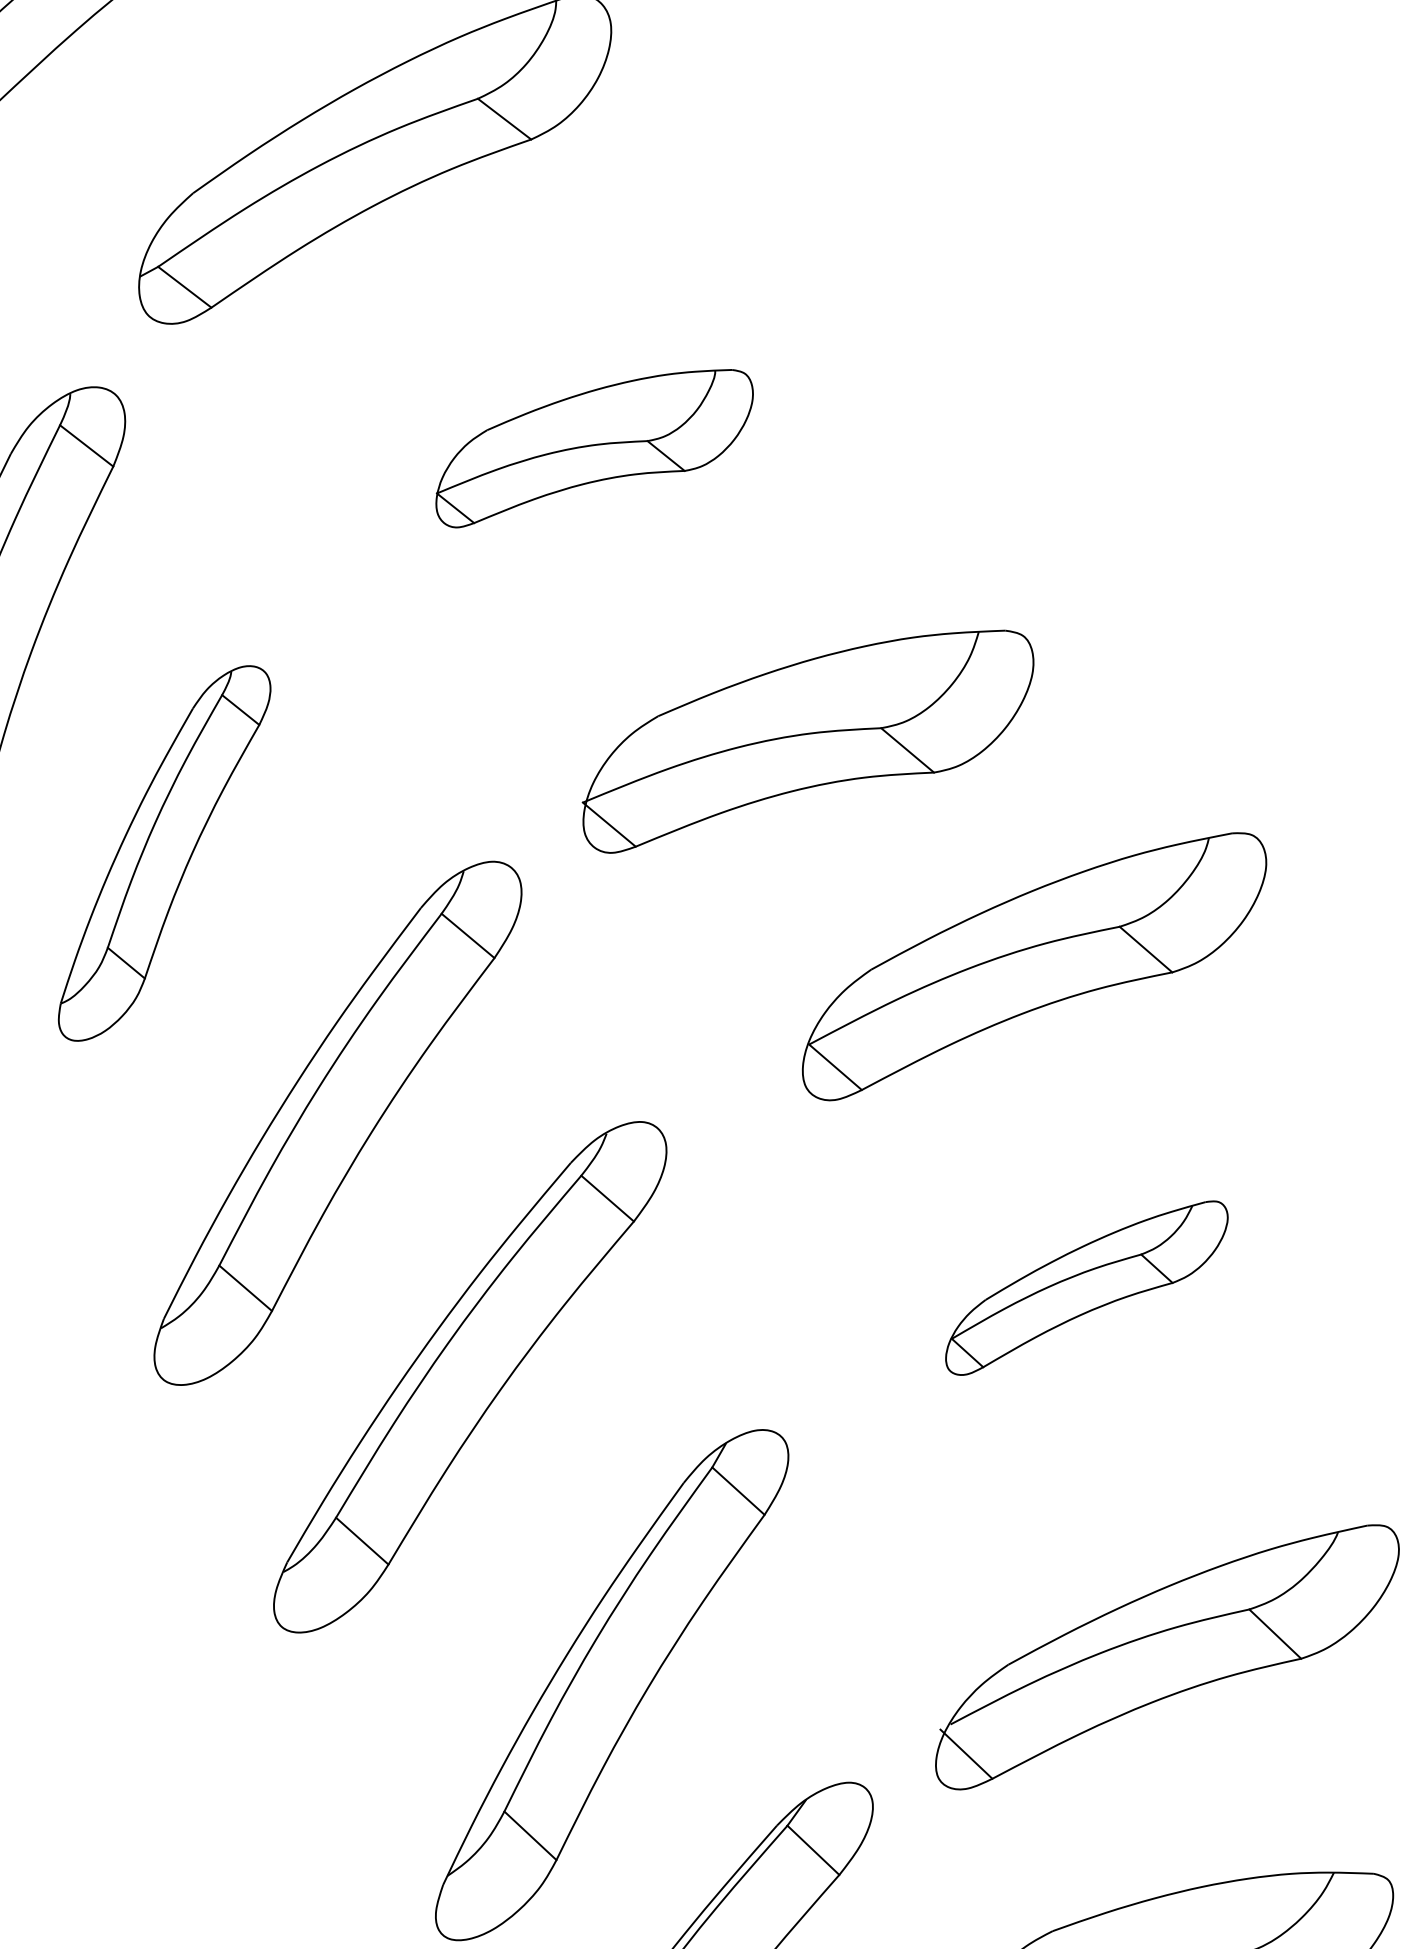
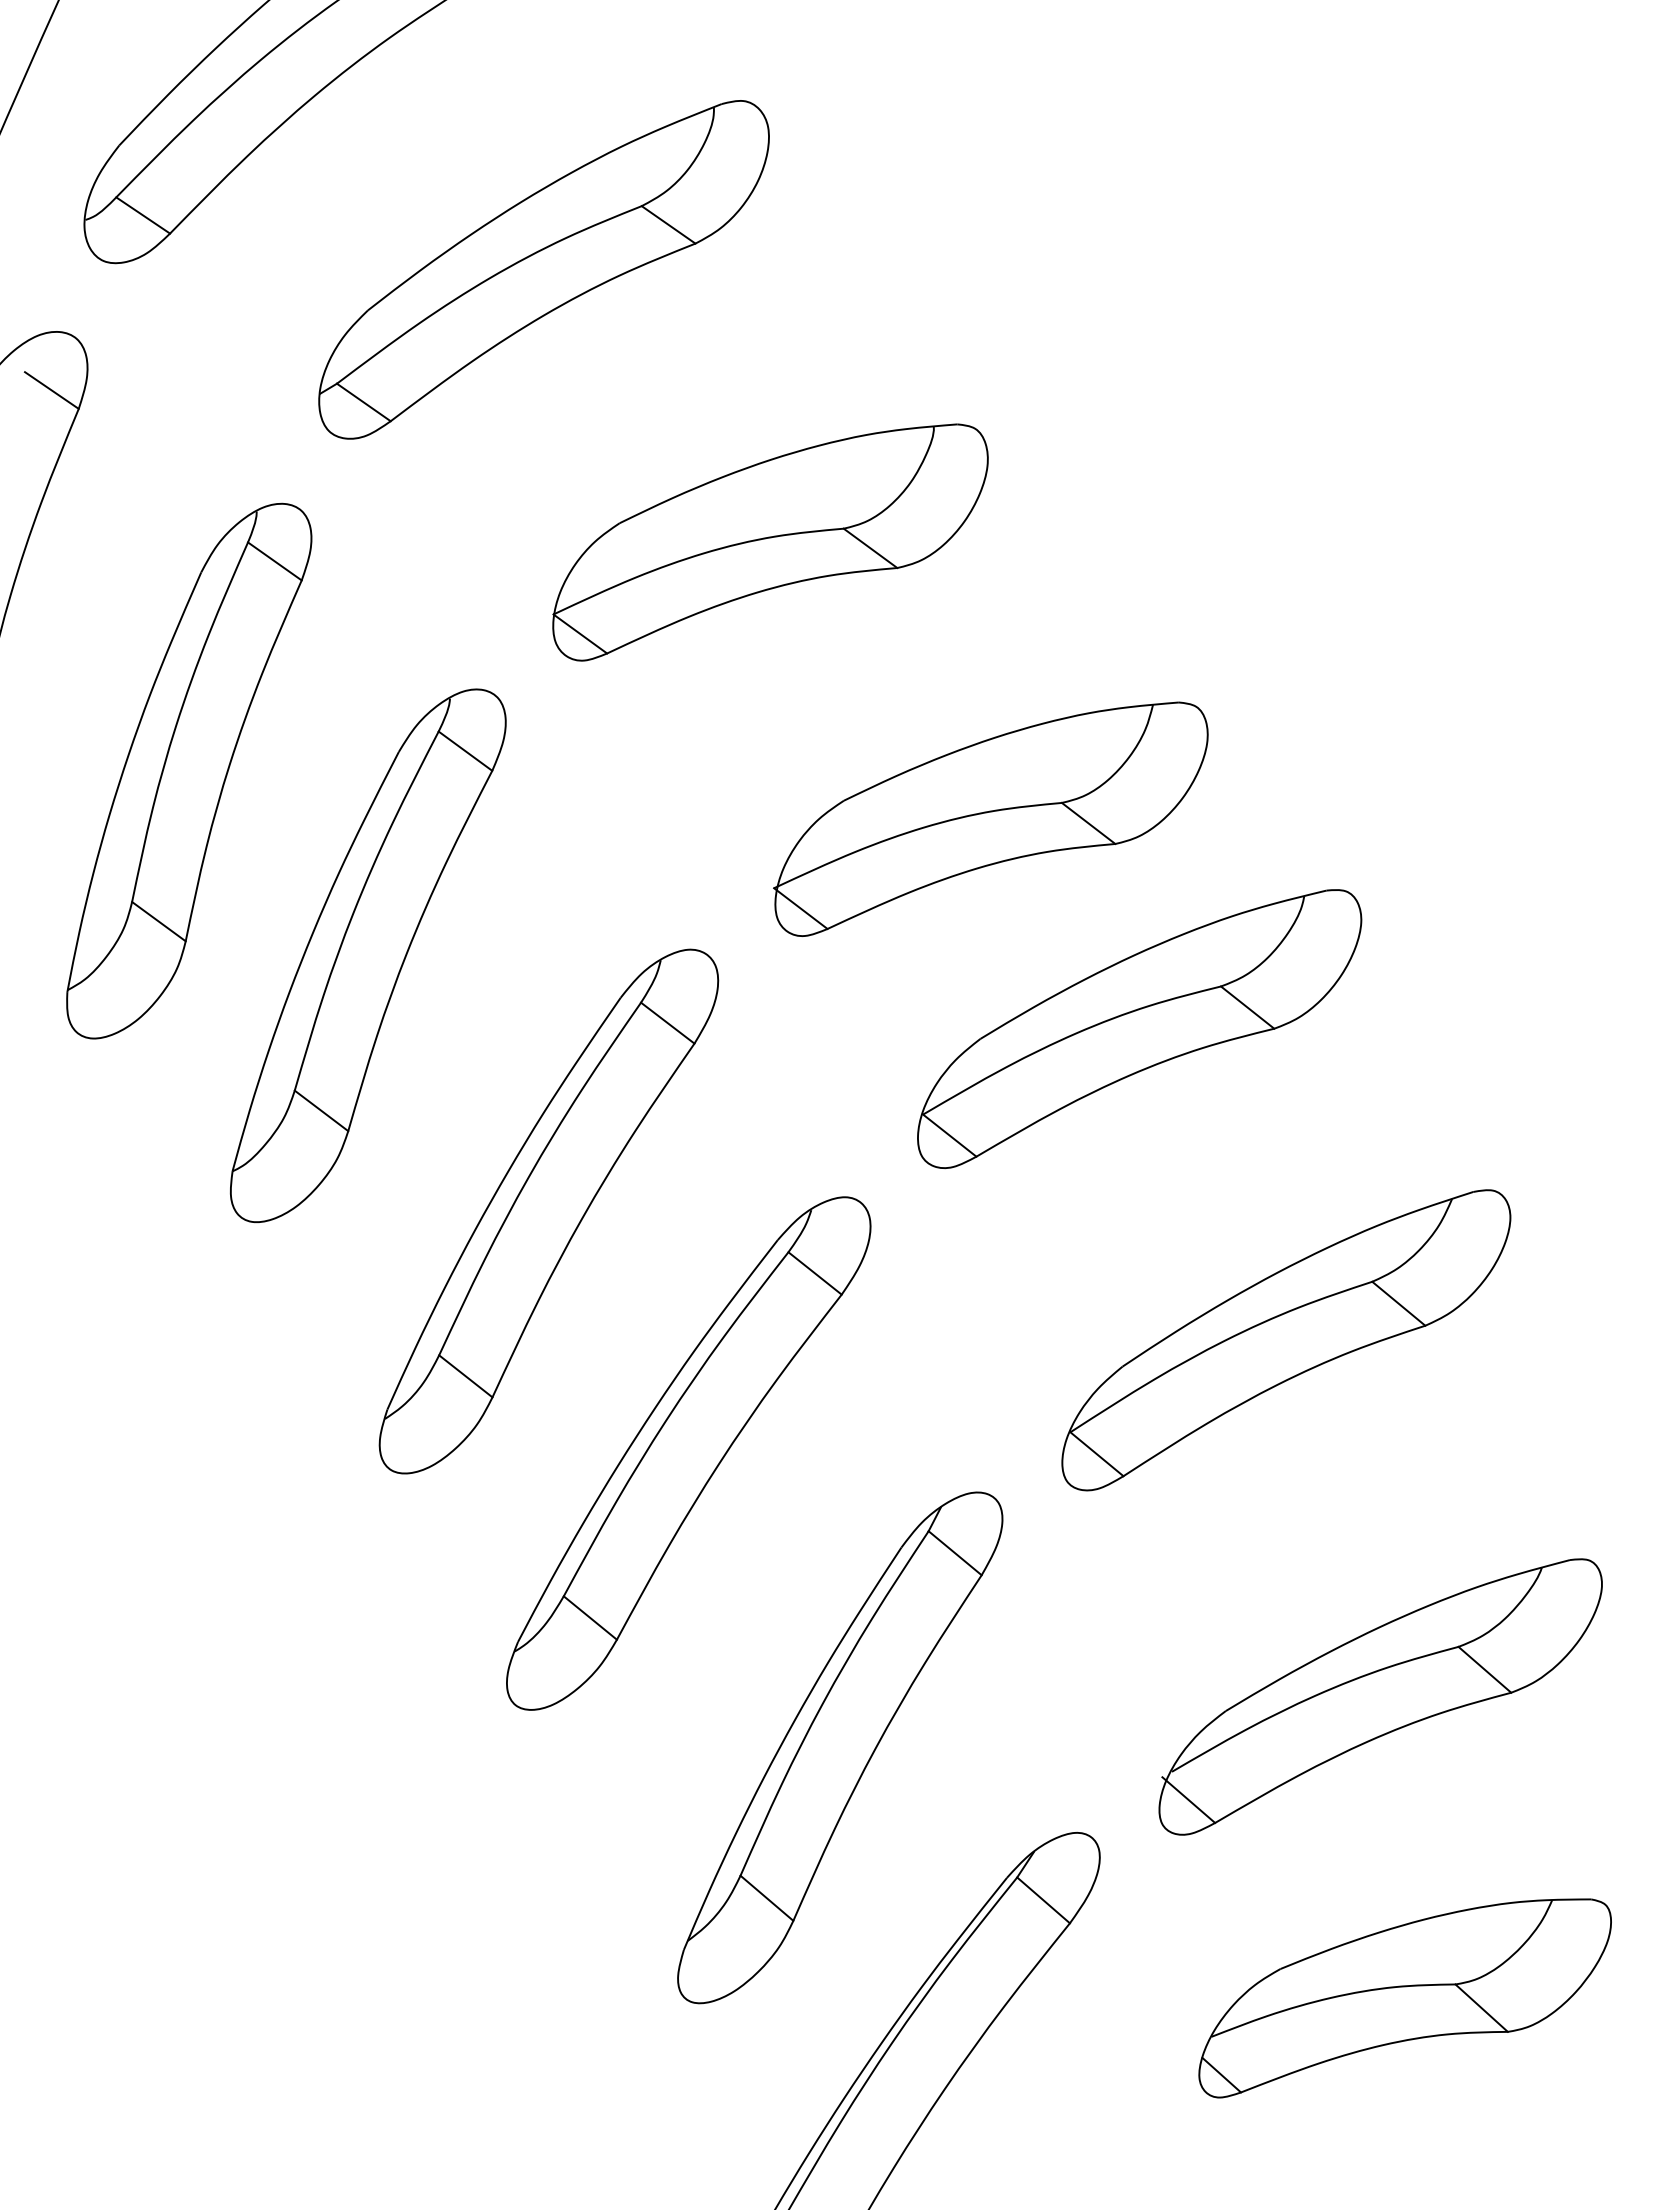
part: (594, 448) -> (770, 542), size x1.43
part: (164, 853) -> (368, 955), size x1.43
part: (1034, 966) -> (1139, 1028), moved
part: (1086, 1288) -> (1286, 1340), size x1.67

